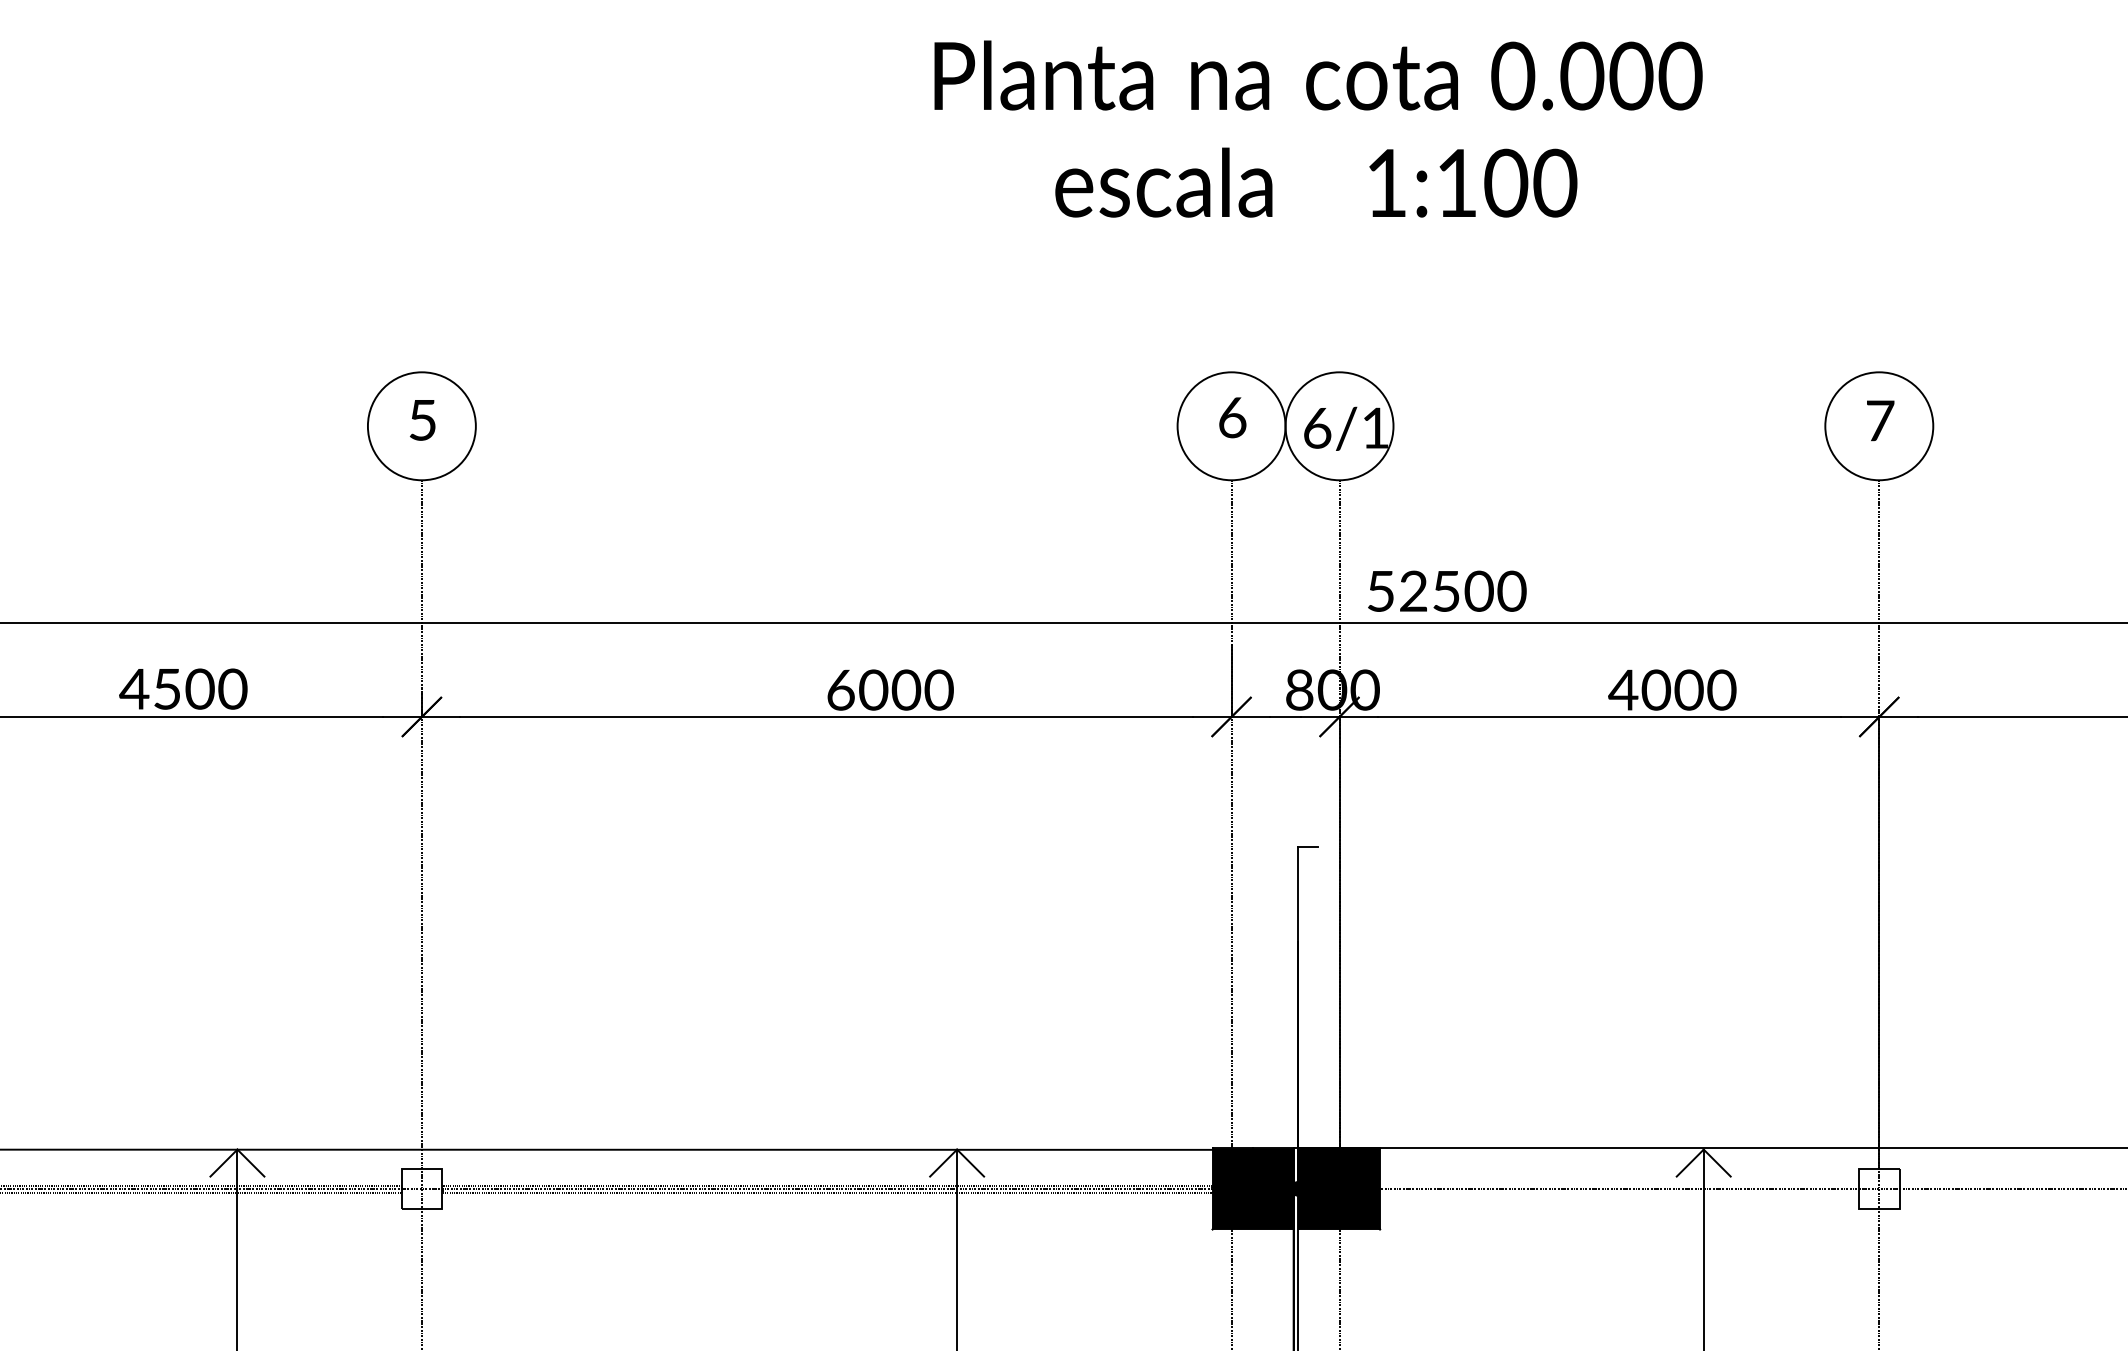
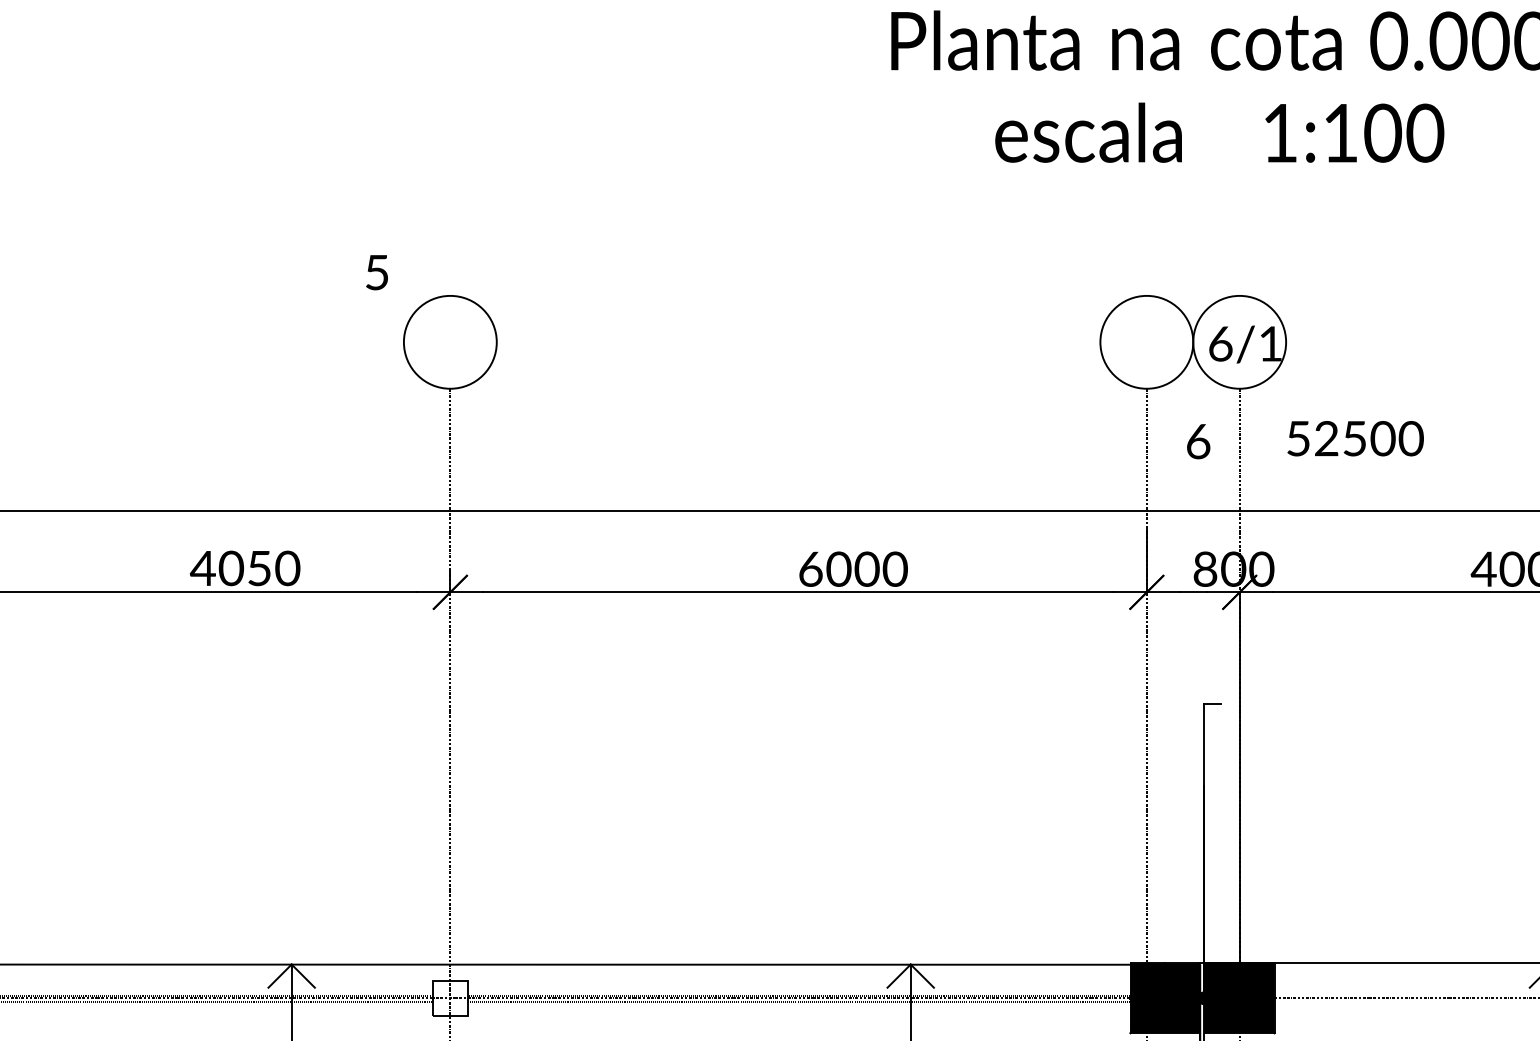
text: (1232, 417) -> (1198, 441), moved
text: (422, 420) -> (376, 272), moved
text: (1447, 590) -> (1355, 437), moved
text: (183, 688) -> (245, 567), 4500 -> 4050

